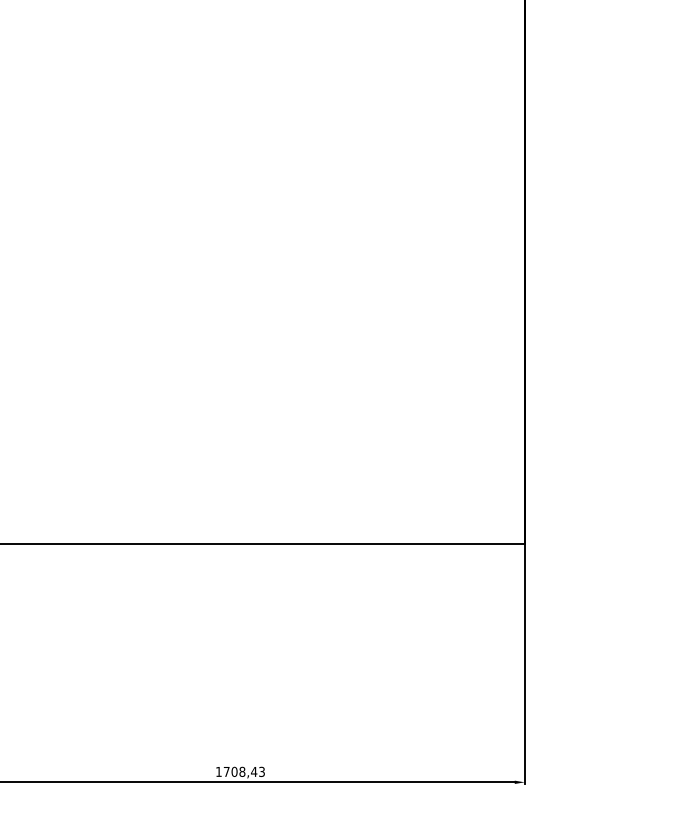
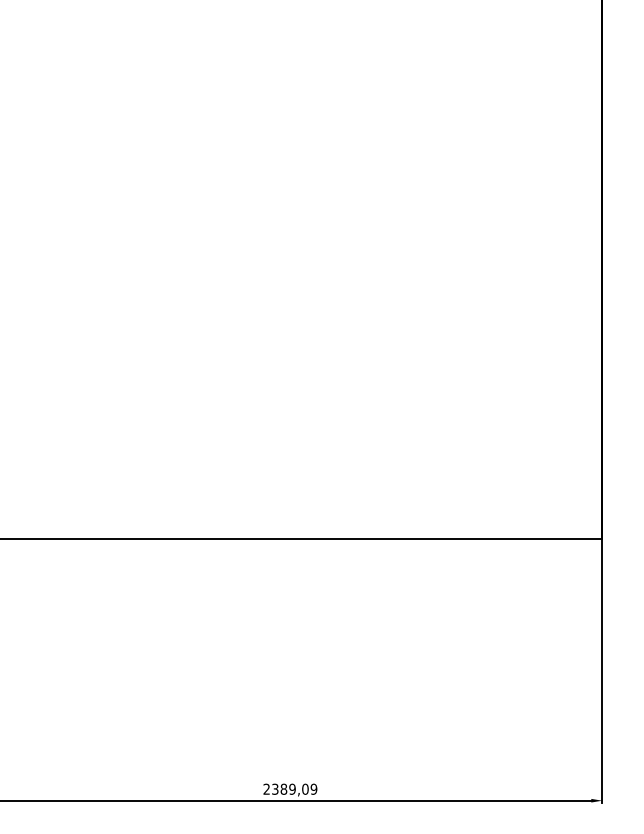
text: (240, 771) -> (290, 788), 1708,43 -> 2389,09

